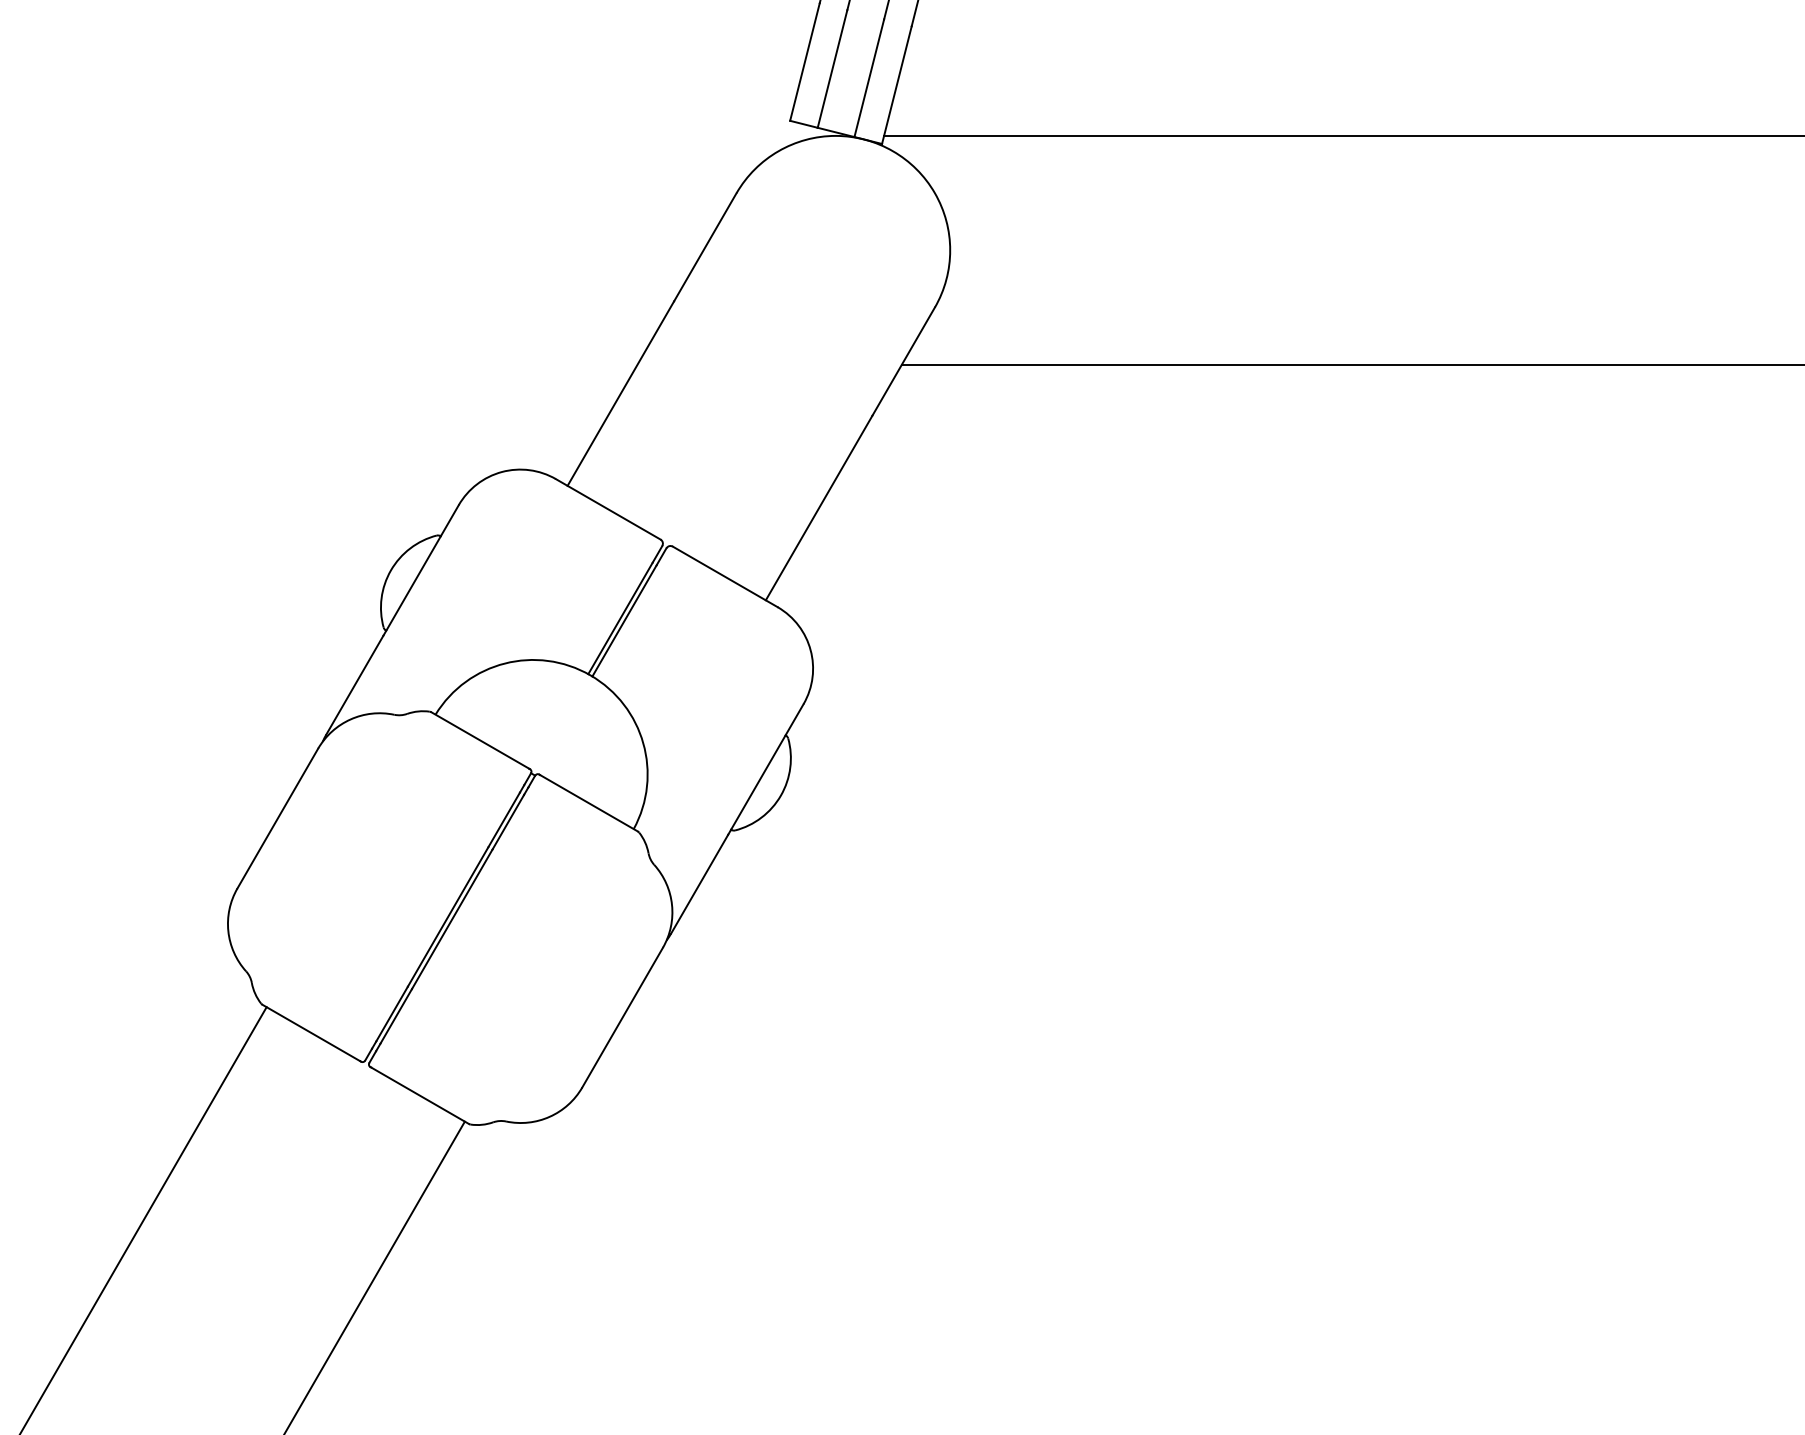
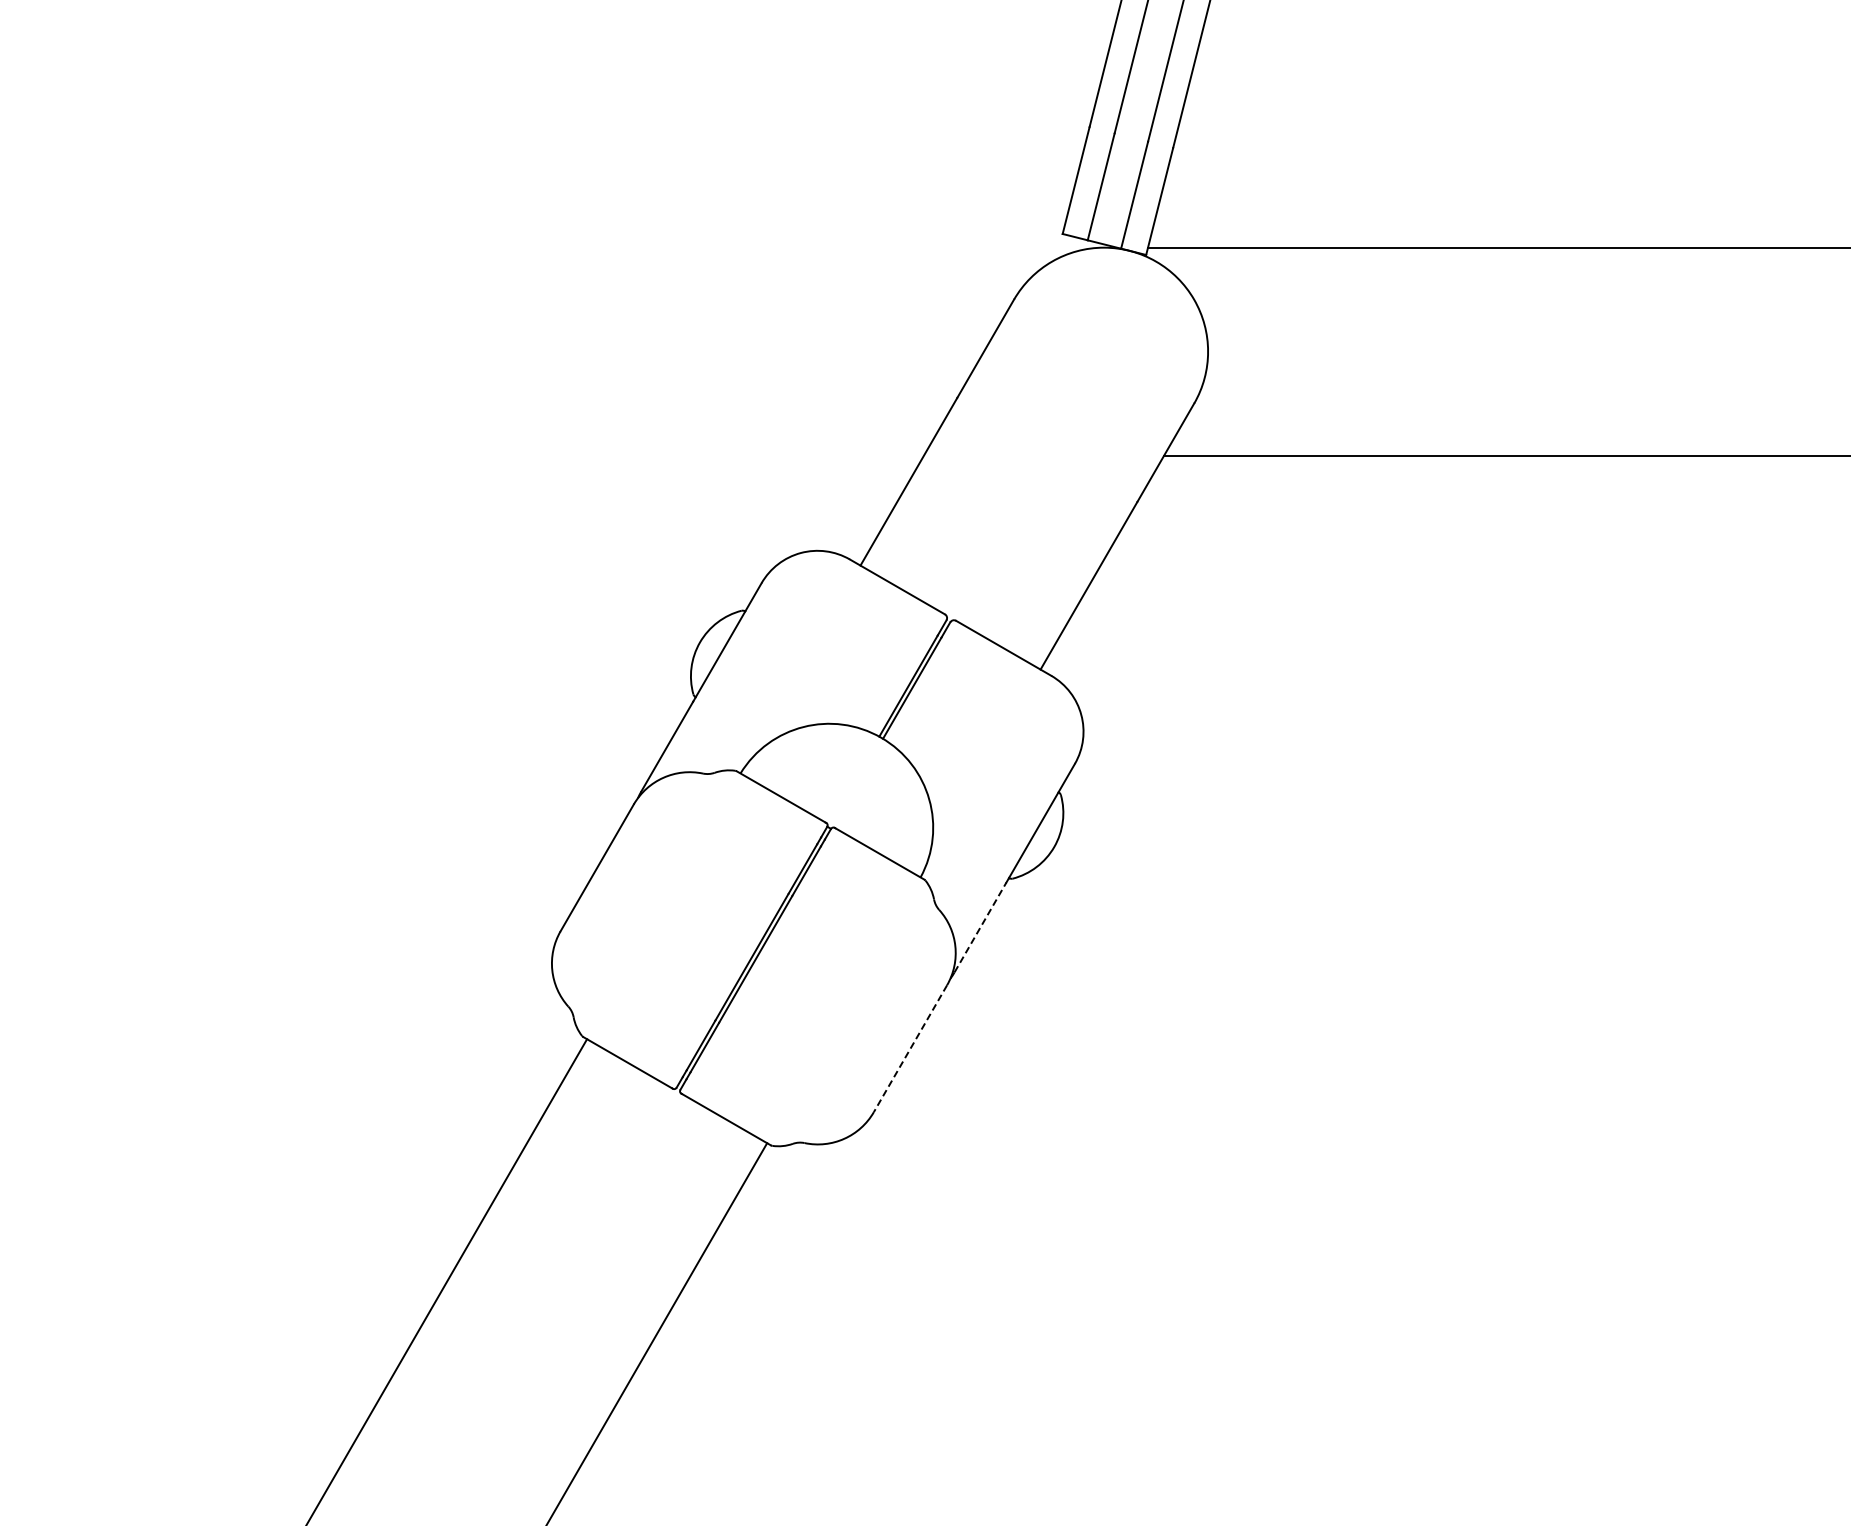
line: (699, 884) -> (980, 927), solid -> dashed
line: (622, 1018) -> (910, 1049), solid -> dashed

